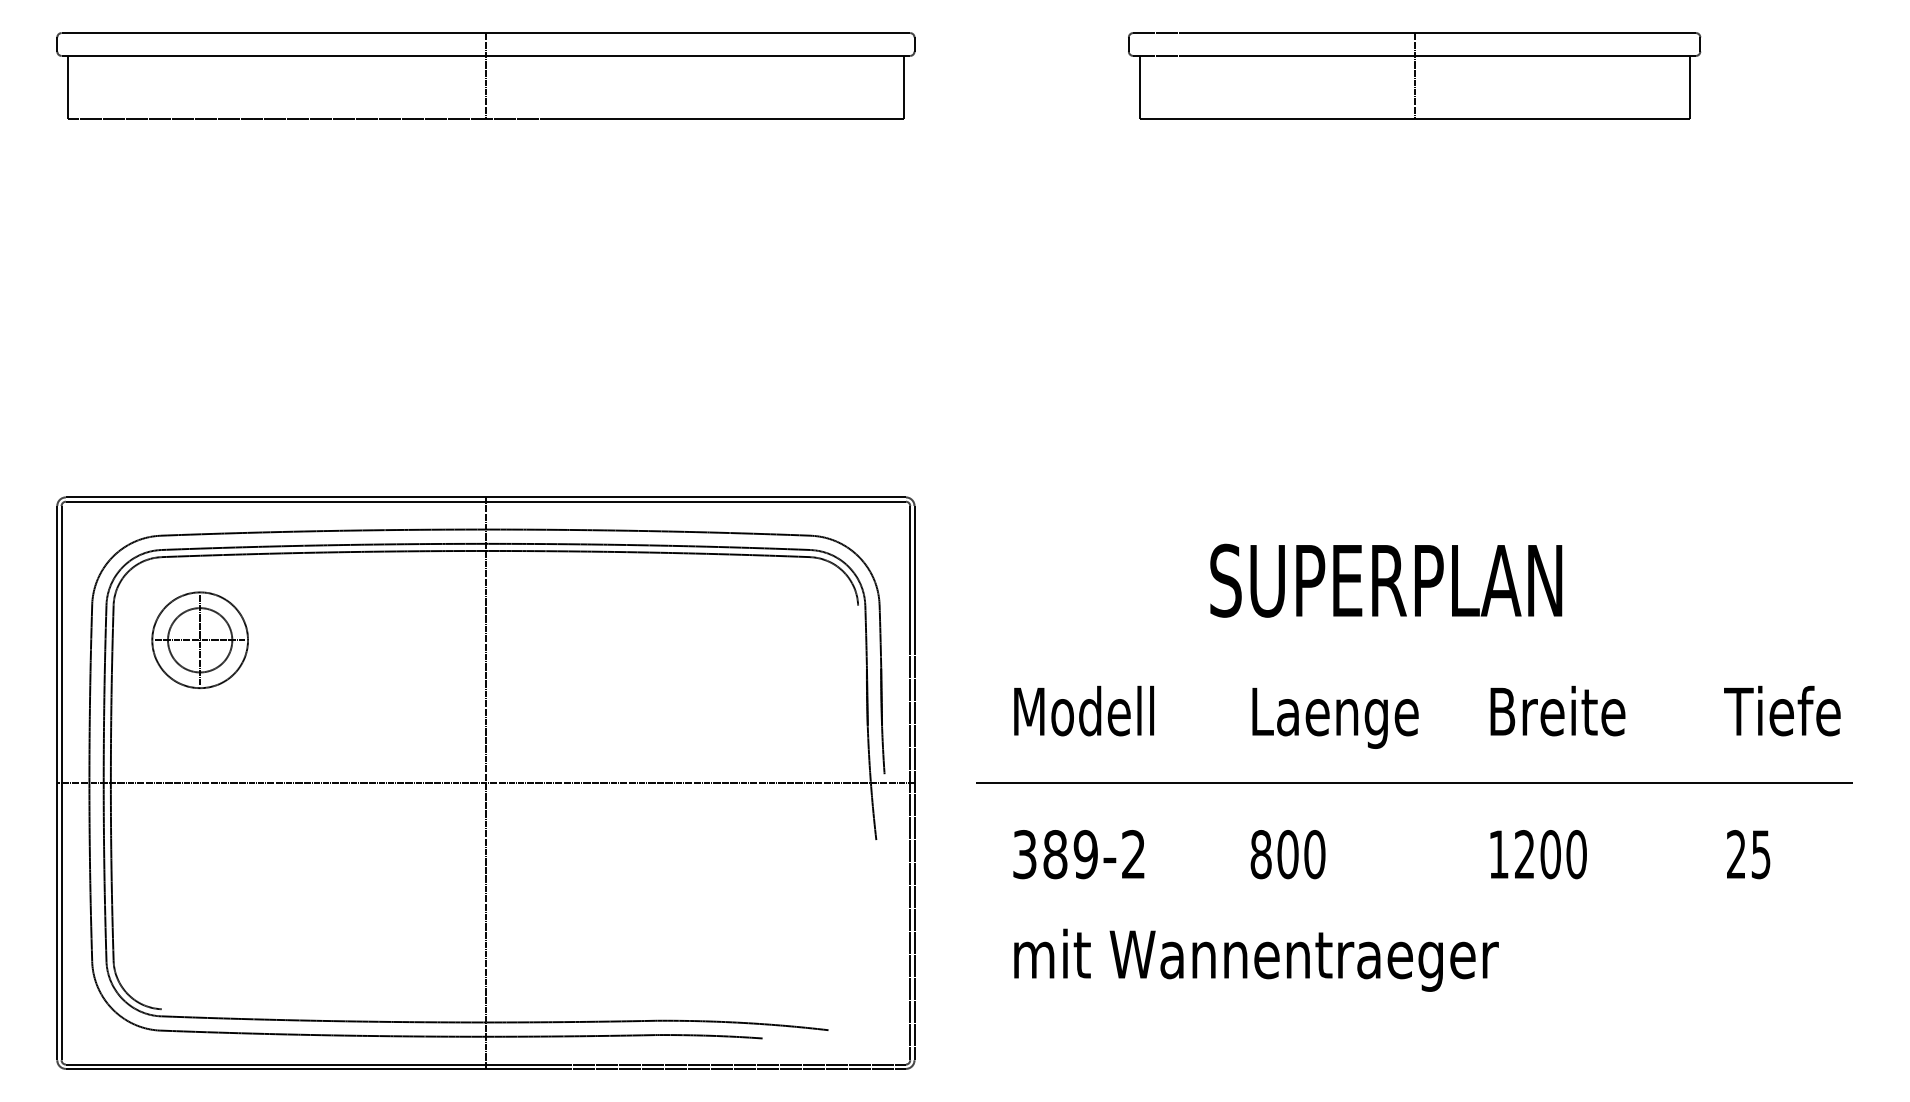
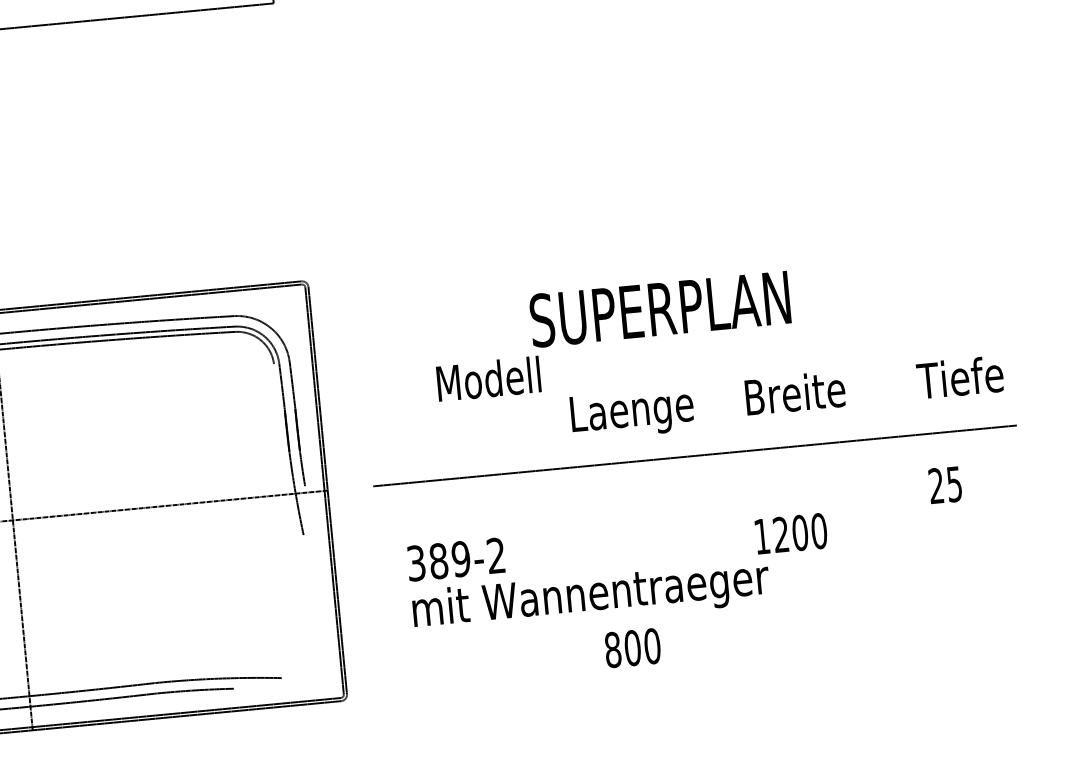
text: (1083, 710) -> (488, 378), moved
text: (1078, 854) -> (455, 559), moved
text: (1287, 854) -> (632, 648), moved
text: (1538, 854) -> (791, 533), moved

